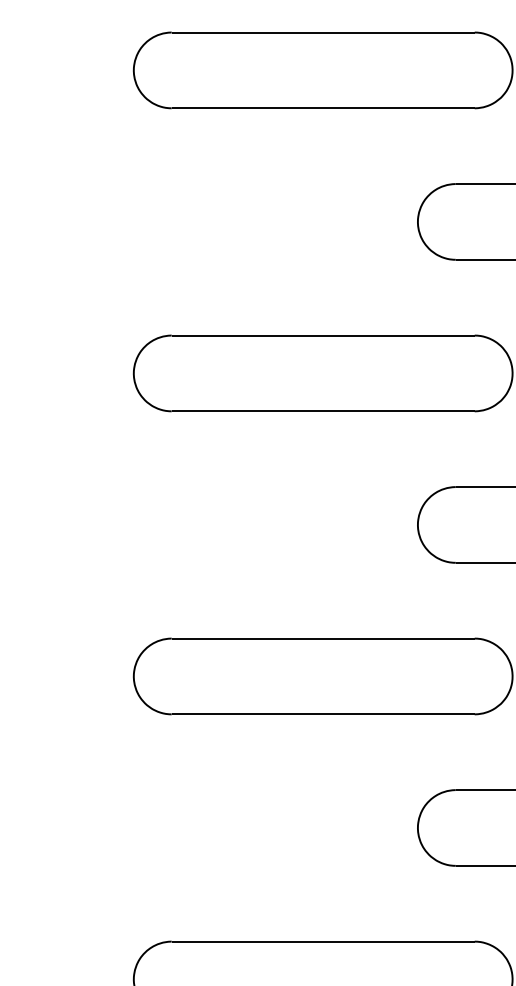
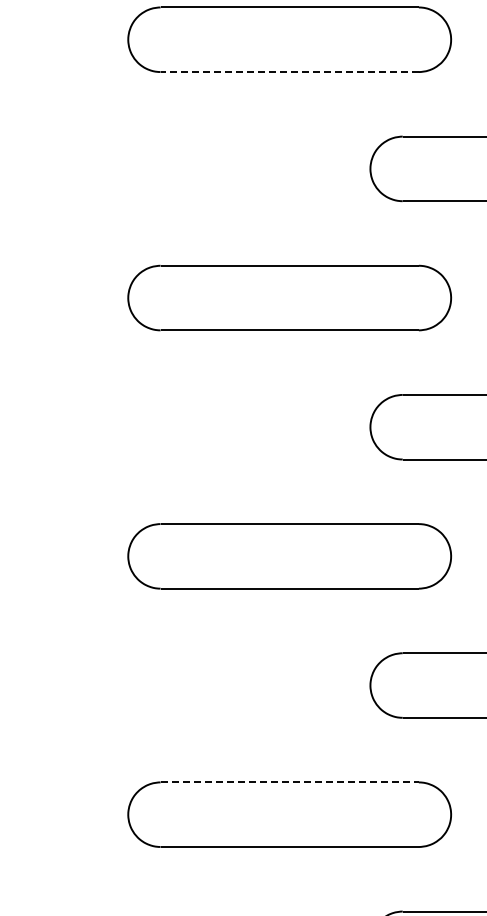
line: (322, 108) -> (289, 72), solid -> dashed
line: (324, 941) -> (290, 782), solid -> dashed

